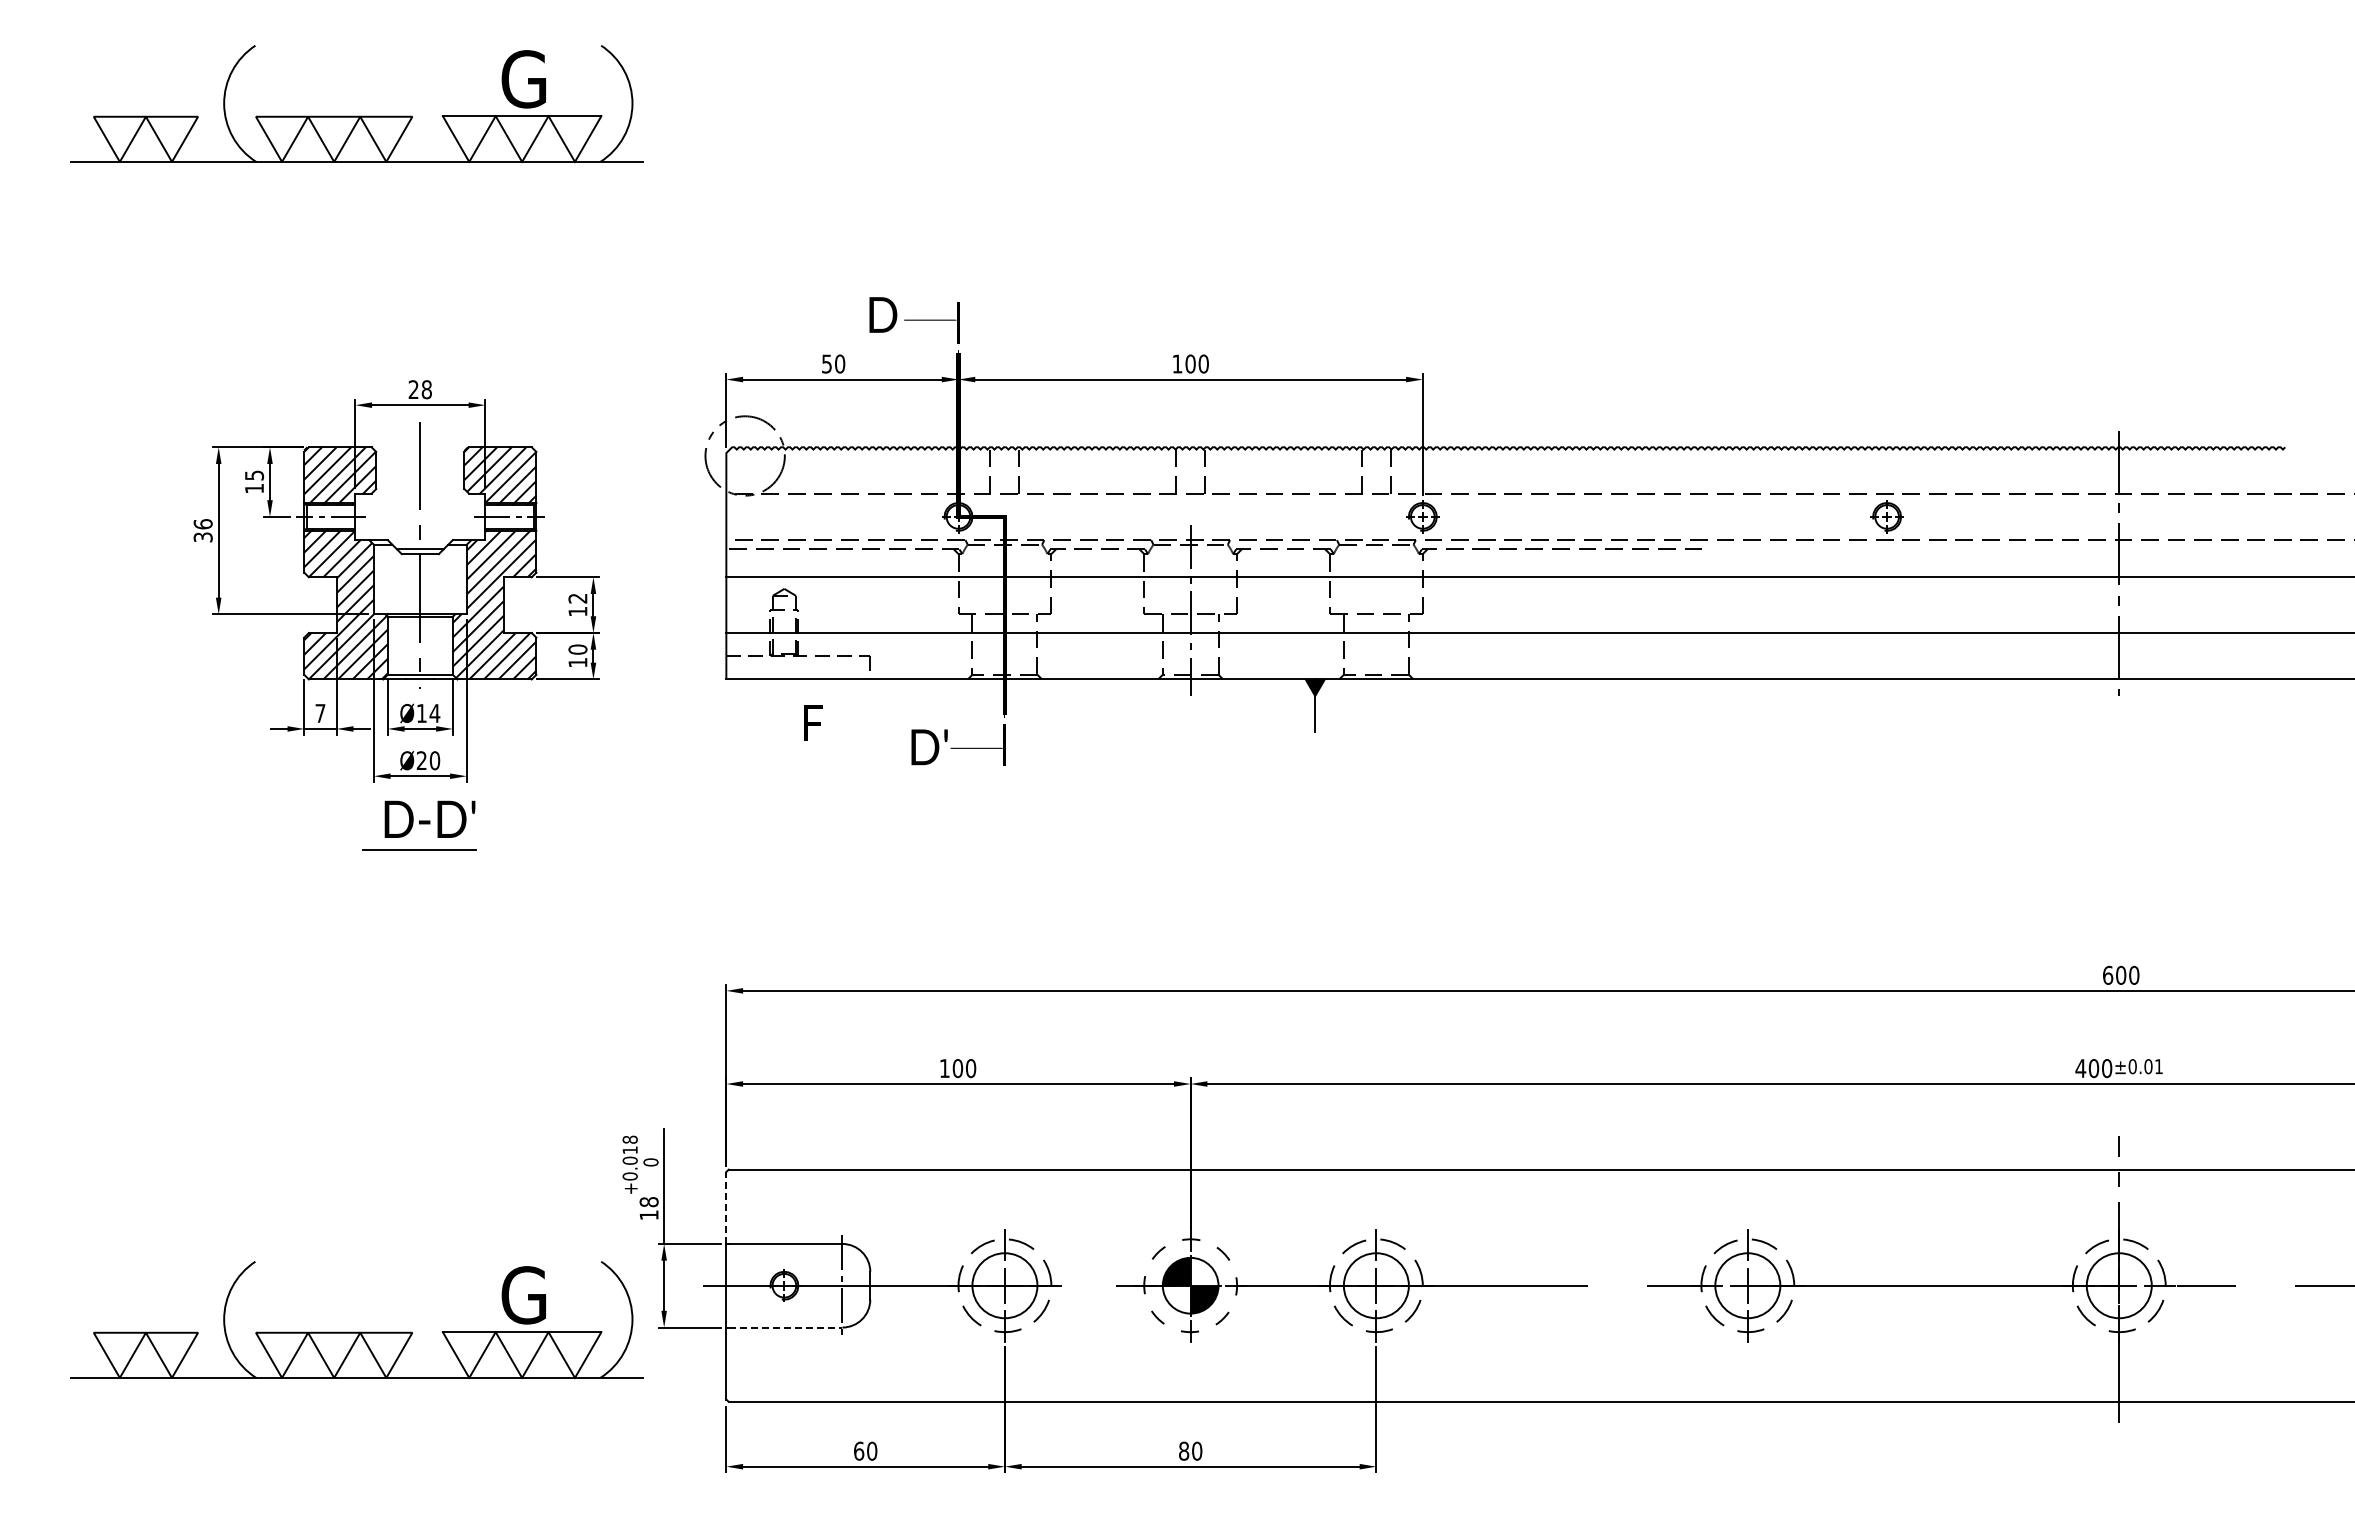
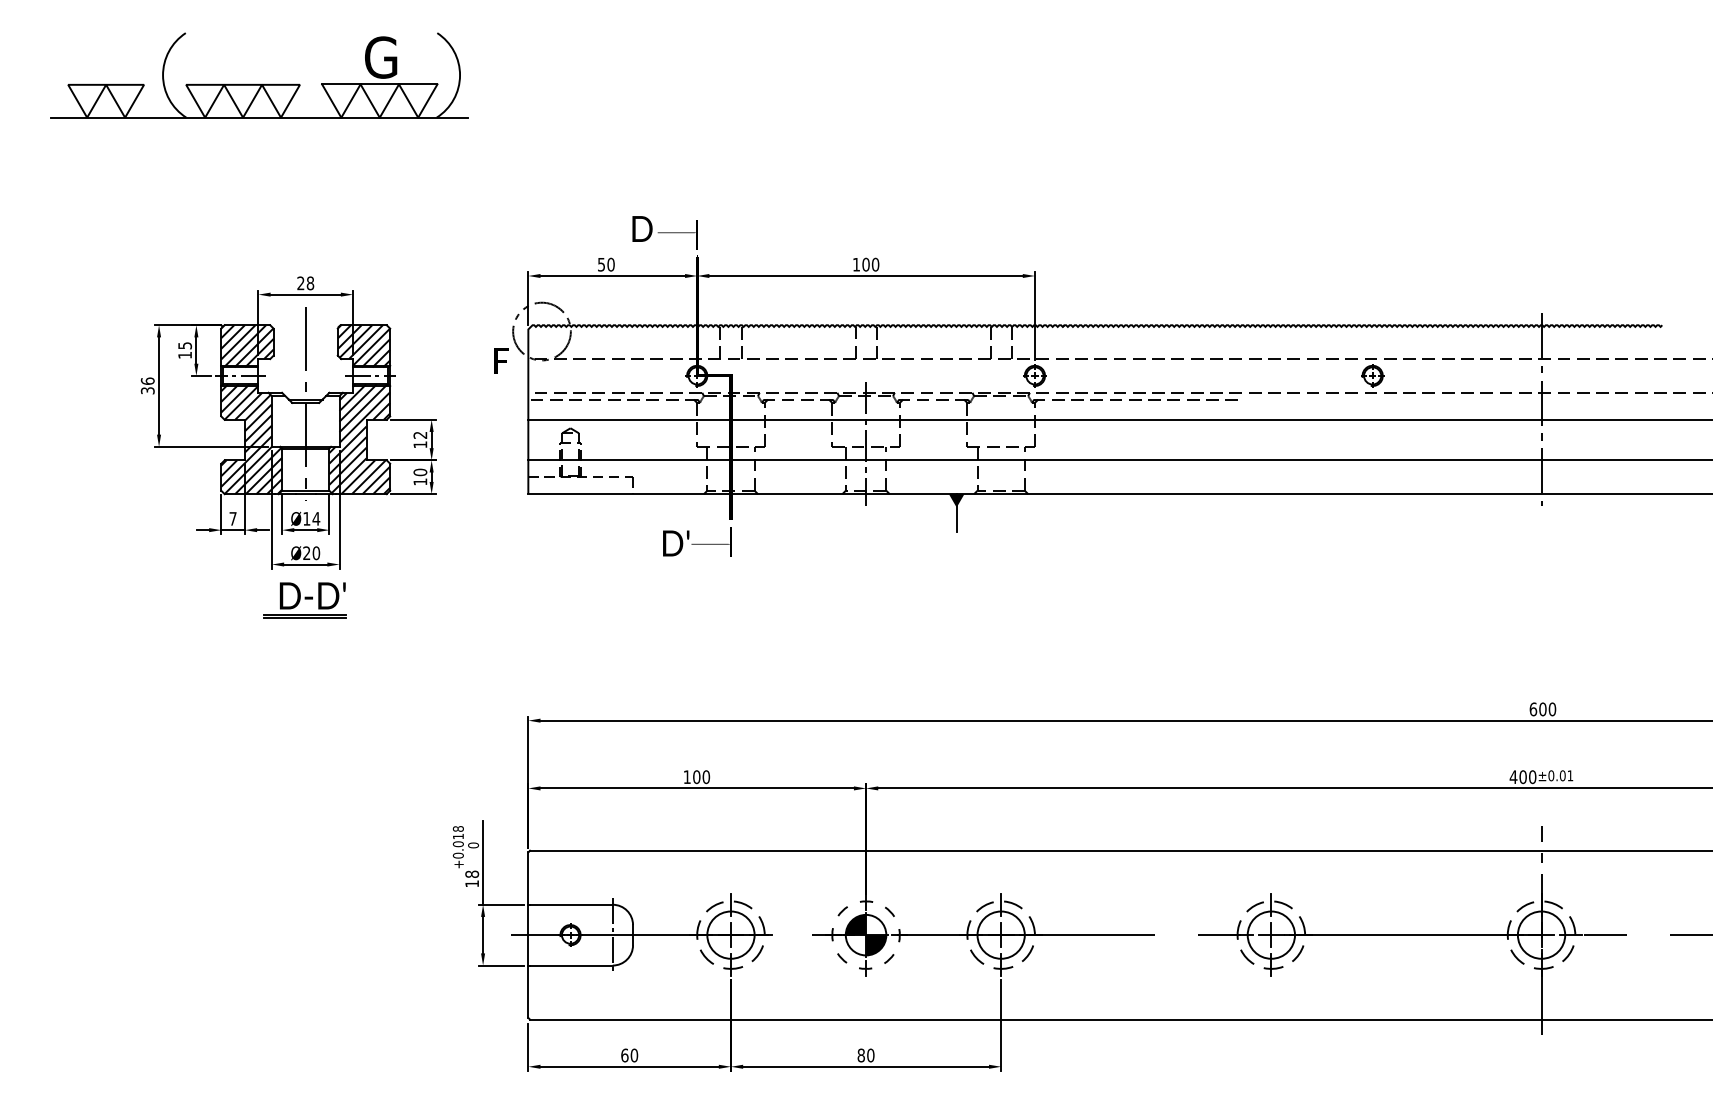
text: (813, 722) -> (501, 360), moved
line: (419, 845) -> (305, 614), added
line: (726, 1207) -> (528, 878), dashed -> solid
line: (785, 1327) -> (571, 965), dashed -> solid
part: (356, 1331) -> (259, 968), removed

